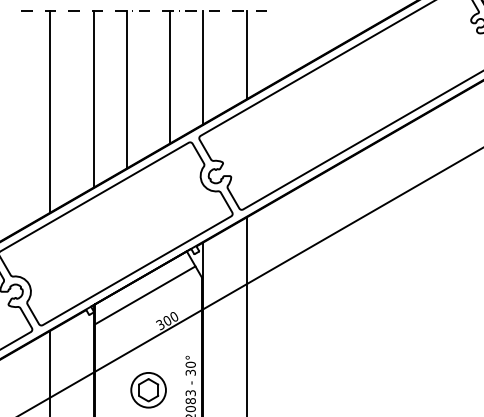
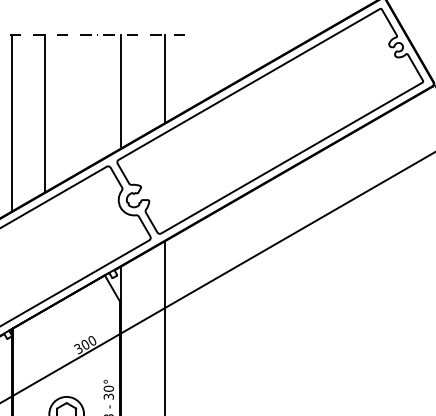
line: (170, 77) -> (88, 101), removed
line: (145, 295) -> (63, 319), removed

